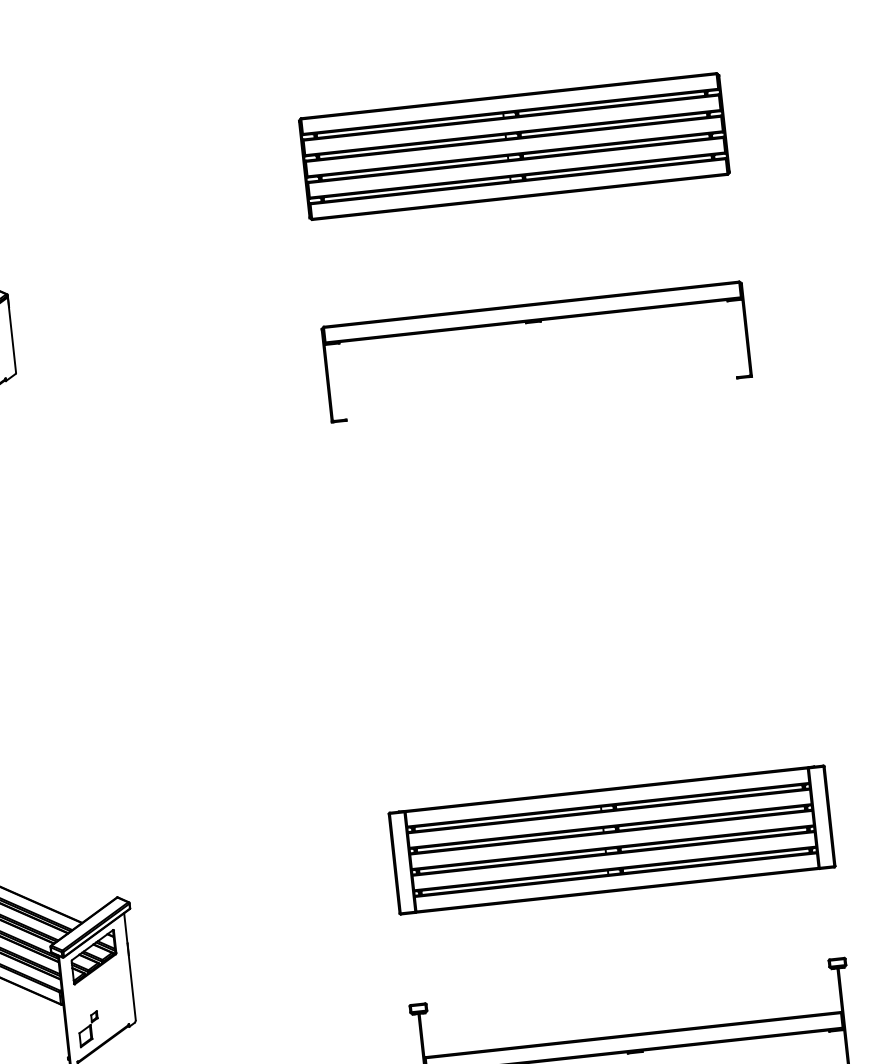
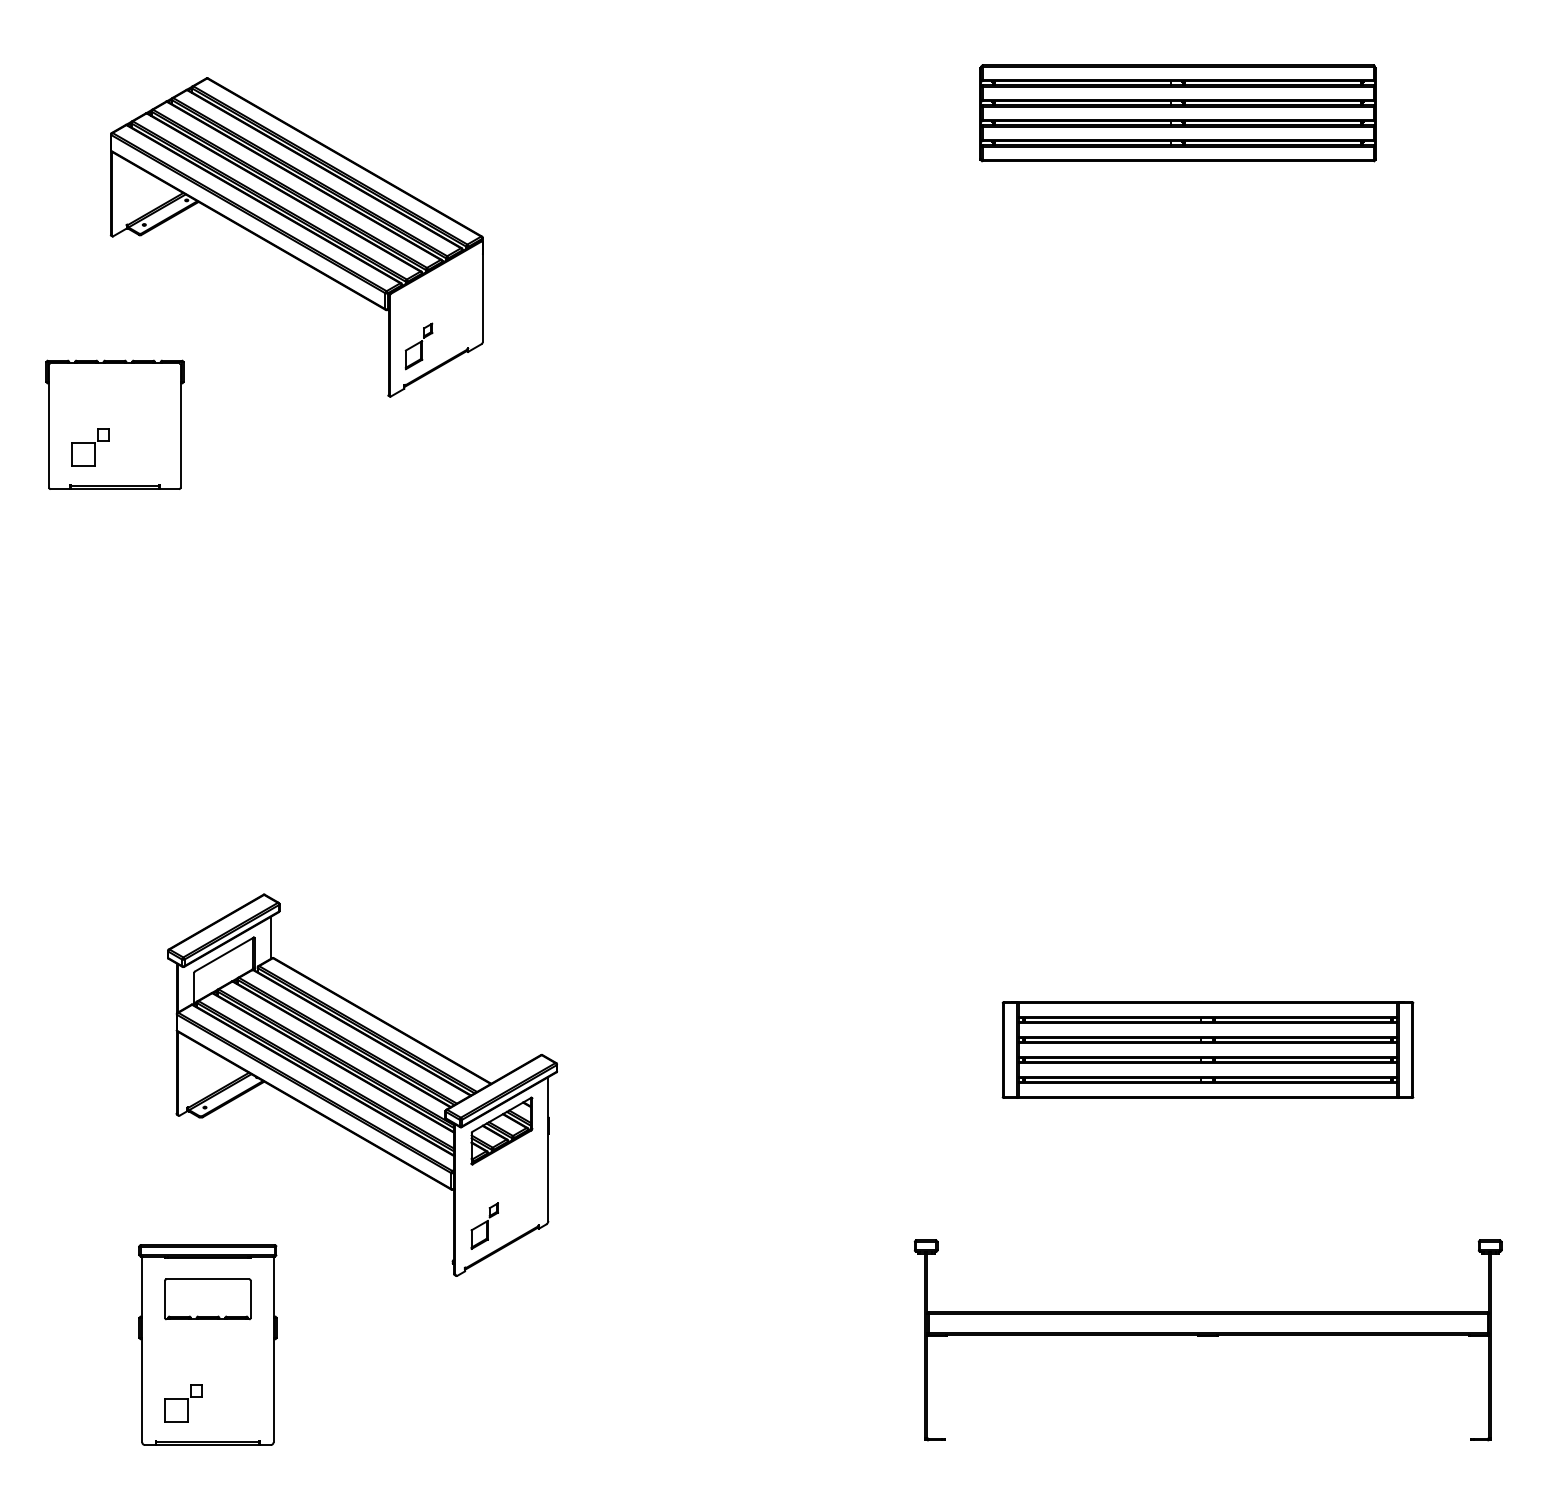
part: (513, 146) -> (1177, 113), size x0.7
part: (533, 322) -> (1178, 350), removed
part: (611, 839) -> (1207, 1049), size x0.7

